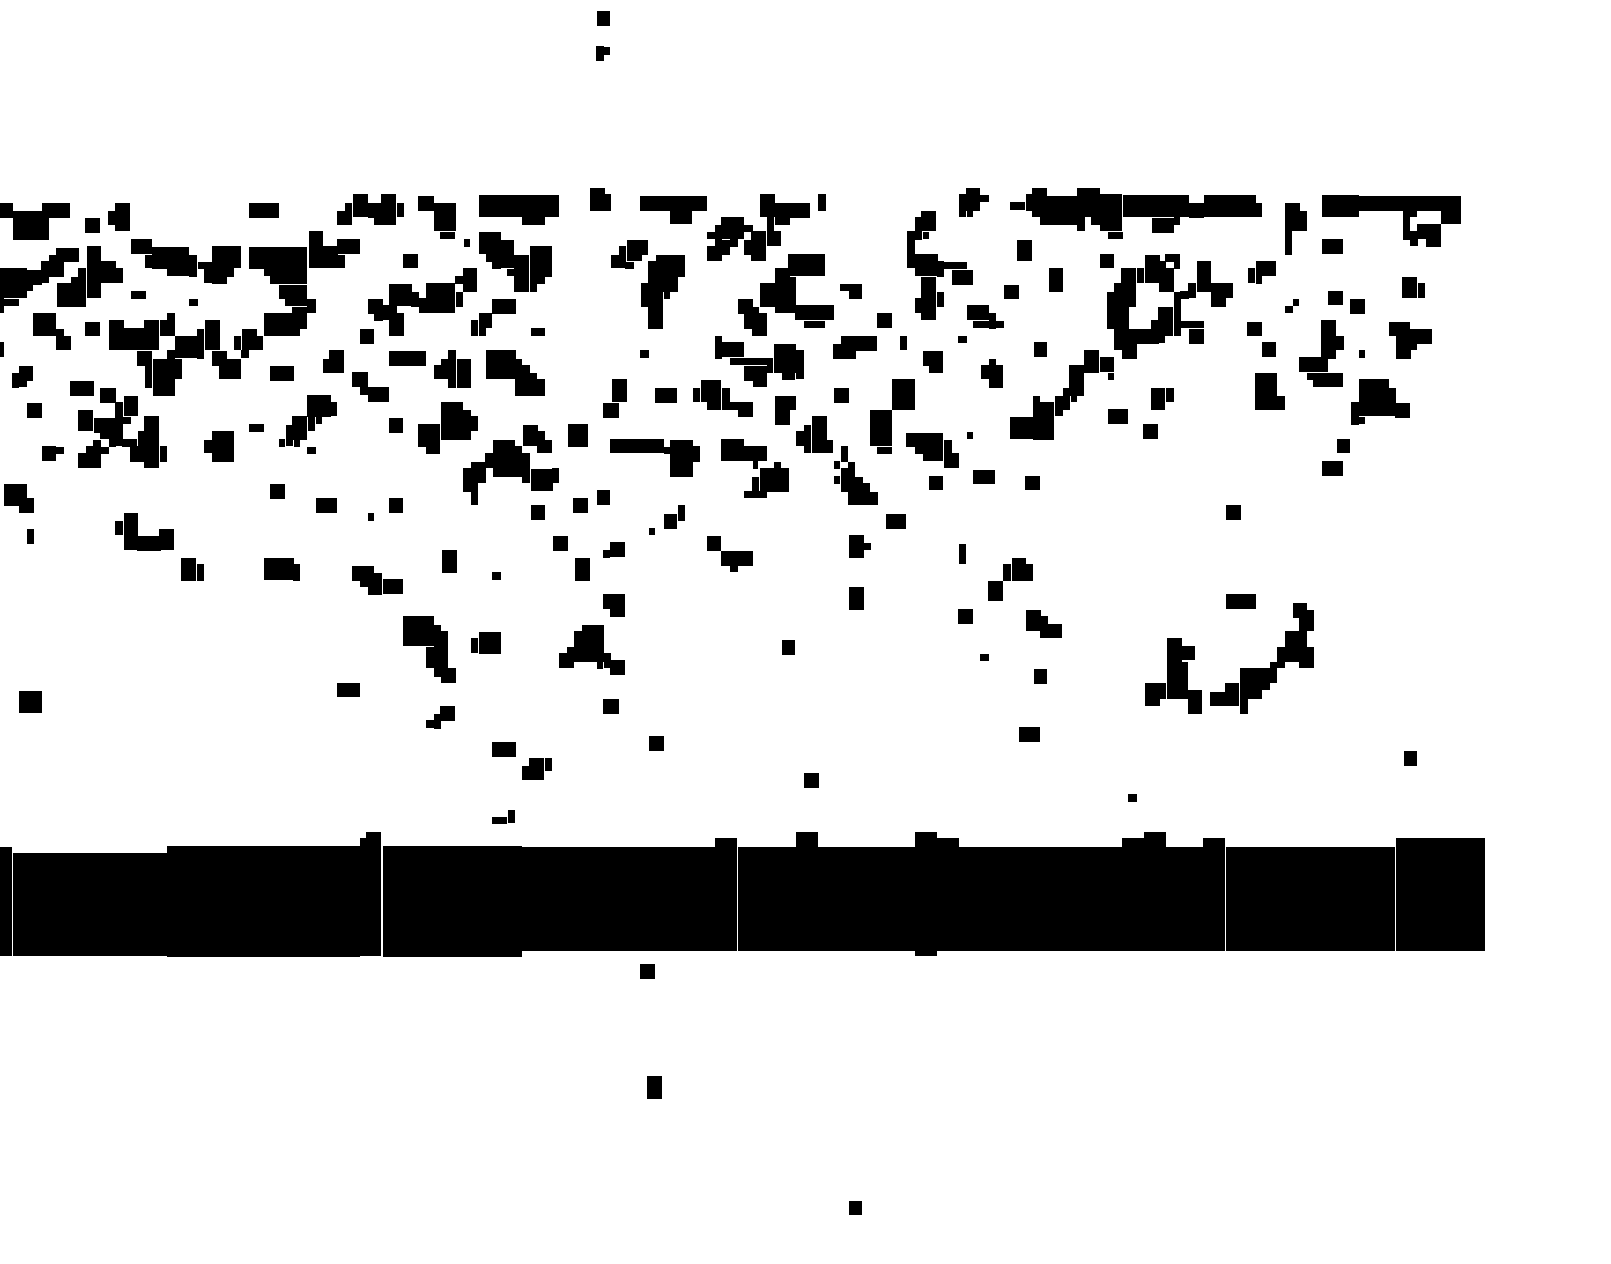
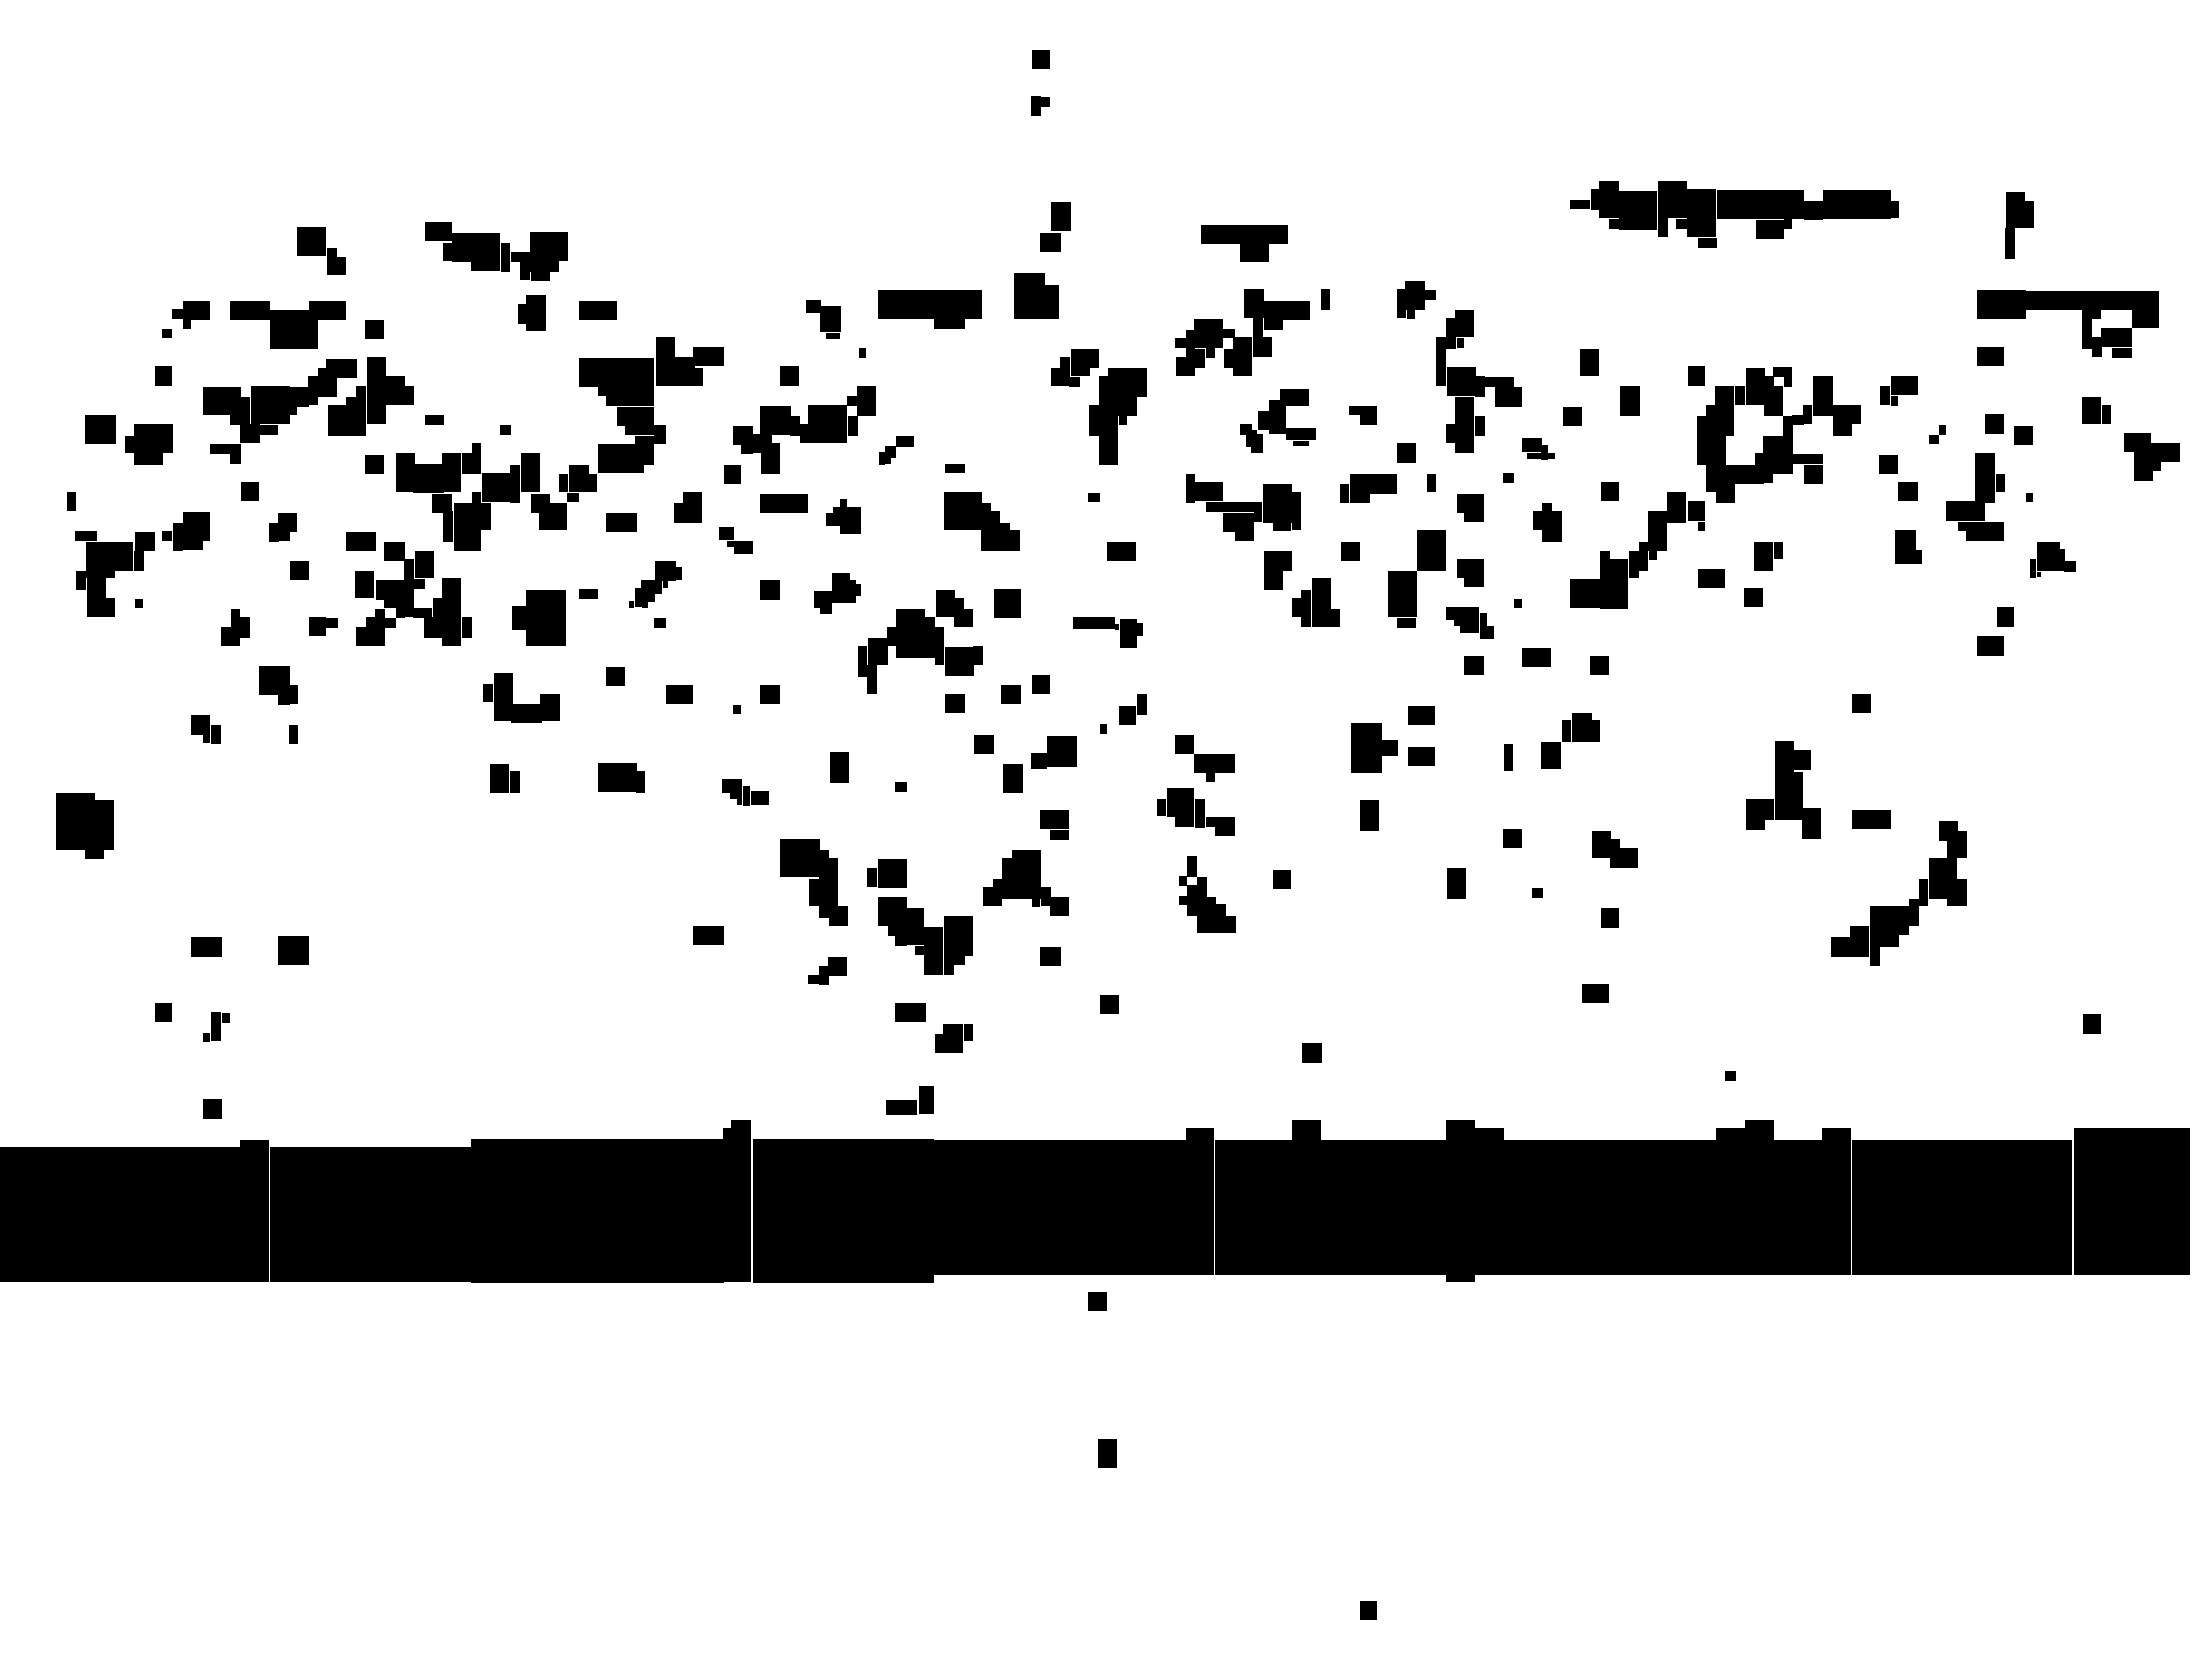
part: (600, 199) -> (1036, 295), size x1.6
part: (974, 202) -> (1416, 299), moved
part: (370, 209) -> (736, 309), removed
part: (673, 209) -> (1244, 243), moved
part: (1135, 213) -> (1734, 214), moved
part: (118, 216) -> (531, 312), moved
part: (437, 217) -> (823, 319), size x0.7
part: (1295, 229) -> (2019, 225), moved
part: (186, 261) -> (496, 251), moved
part: (515, 261) -> (925, 935), moved
part: (785, 295) -> (1277, 420), size x0.6
part: (493, 317) -> (896, 449), size x0.6
part: (985, 317) -> (1538, 449), size x0.7
part: (51, 331) -> (321, 250), moved
part: (1409, 339) -> (2151, 456), moved
part: (452, 368) -> (843, 516), size x0.7
part: (515, 372) -> (981, 521), moved
part: (369, 387) -> (735, 540), size x0.7
part: (1269, 391) -> (1908, 546), size x0.7
part: (615, 397) -> (1055, 226), moved
part: (722, 397) -> (1195, 811), moved
part: (1379, 401) -> (2052, 559), size x0.6
part: (933, 411) -> (1470, 572), added
part: (308, 420) -> (655, 583), size x0.7
part: (447, 427) -> (837, 593), size x0.6
part: (219, 446) -> (539, 617), size x1.4
part: (932, 450) -> (1469, 622), size x0.7
part: (654, 457) -> (1107, 632), size x0.6
part: (754, 468) -> (1237, 646), removed
part: (855, 475) -> (1207, 894), moved
part: (144, 536) -> (521, 704), moved
part: (859, 546) -> (1374, 748), size x1.6
part: (614, 549) -> (1054, 752), size x1.6
line: (895, 552) -> (1421, 756), added
part: (1010, 579) -> (1570, 740), moved
part: (377, 580) -> (745, 792), size x0.7
line: (922, 650) -> (1456, 883), added
part: (1173, 675) -> (1783, 789), moved
part: (503, 816) -> (909, 1100), size x1.6

